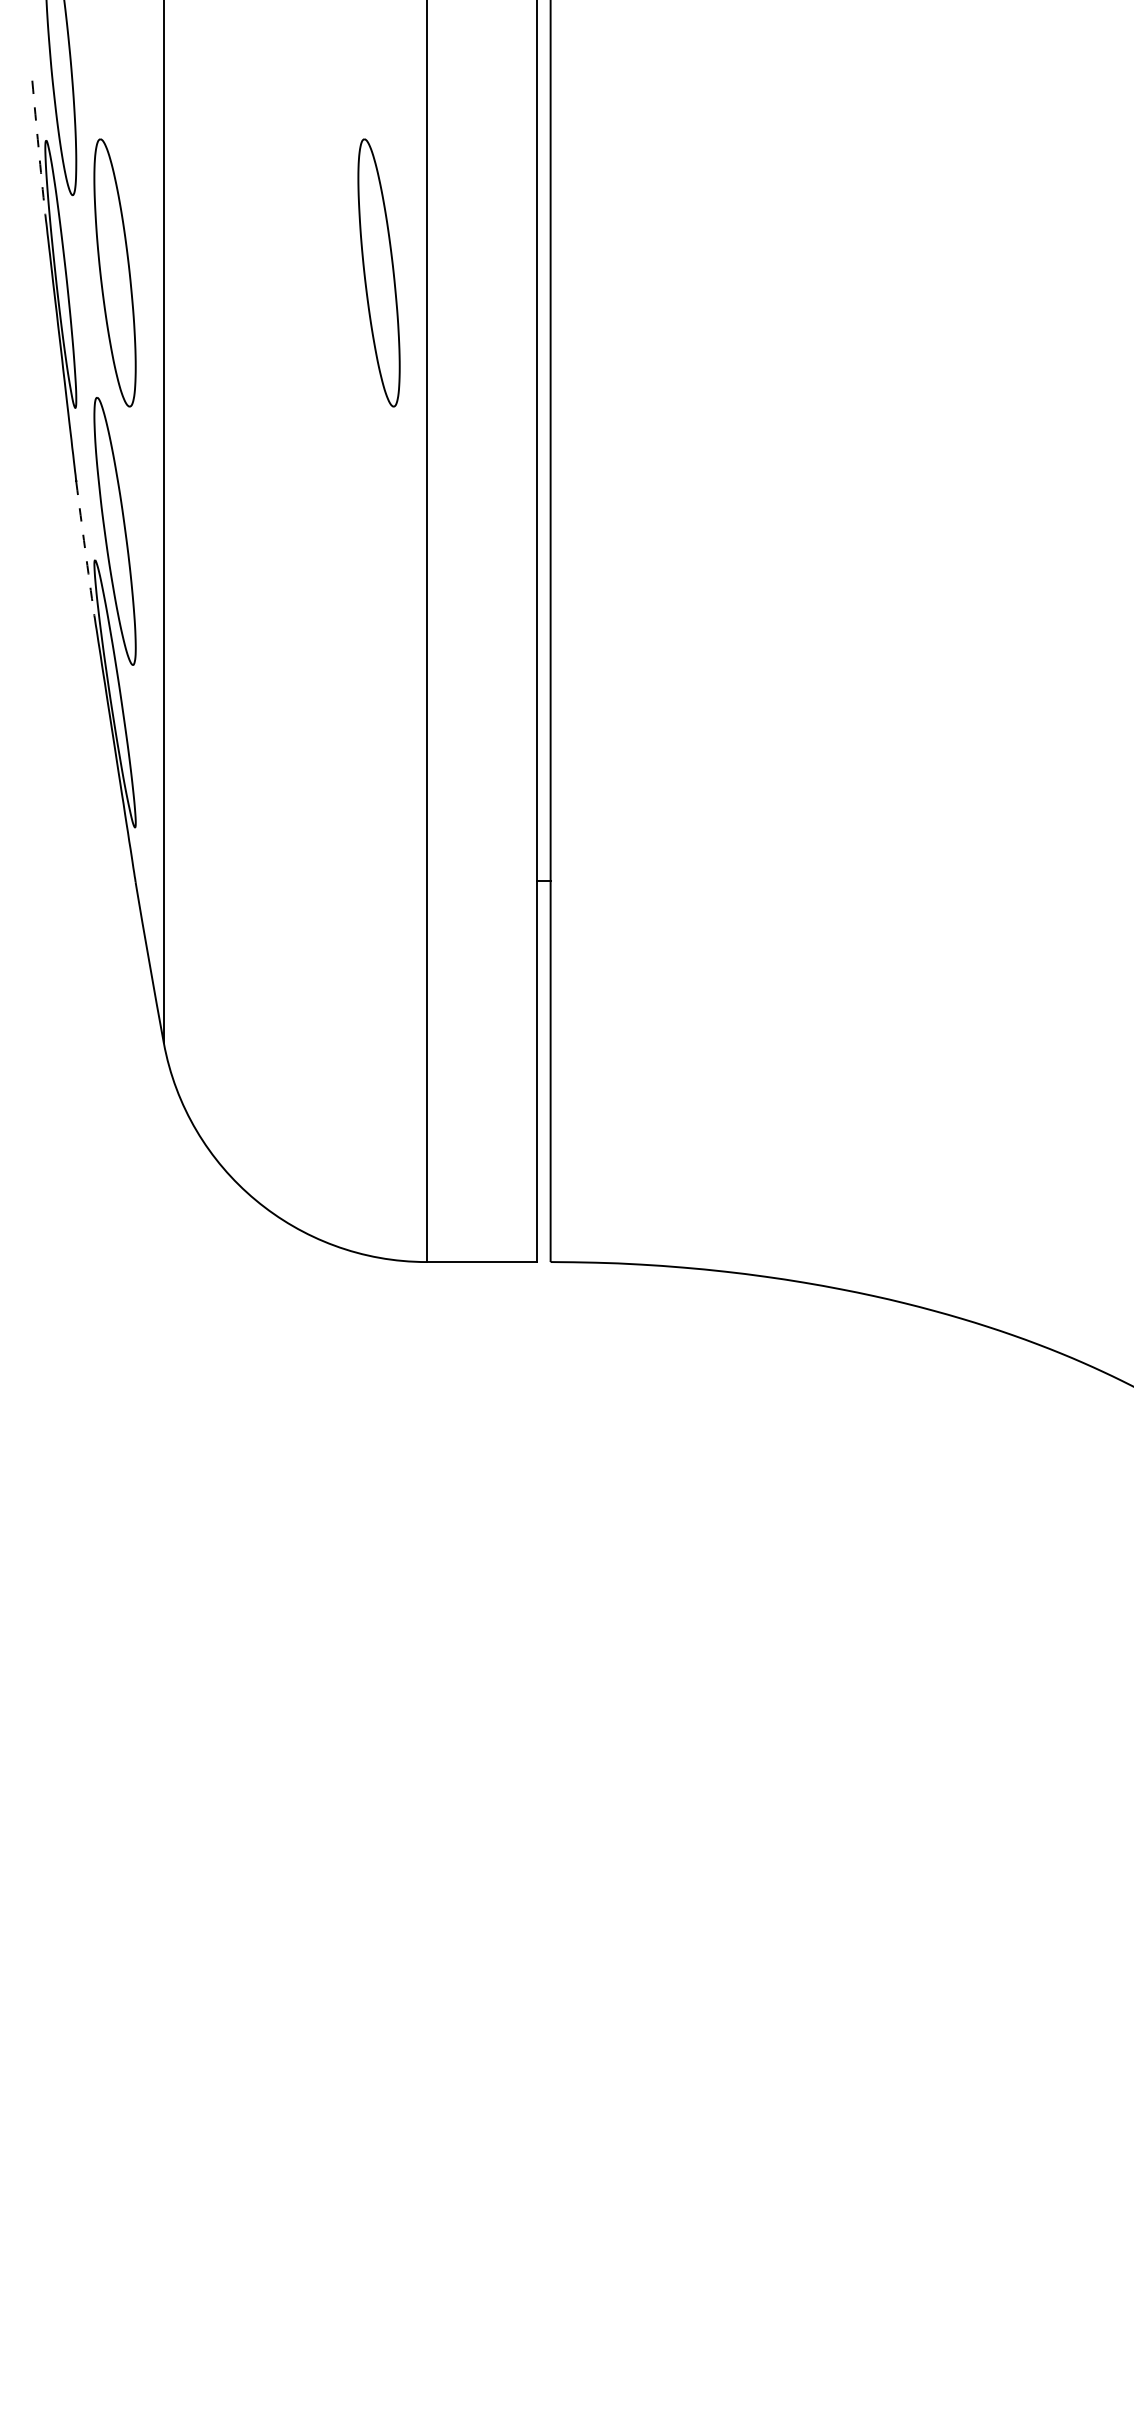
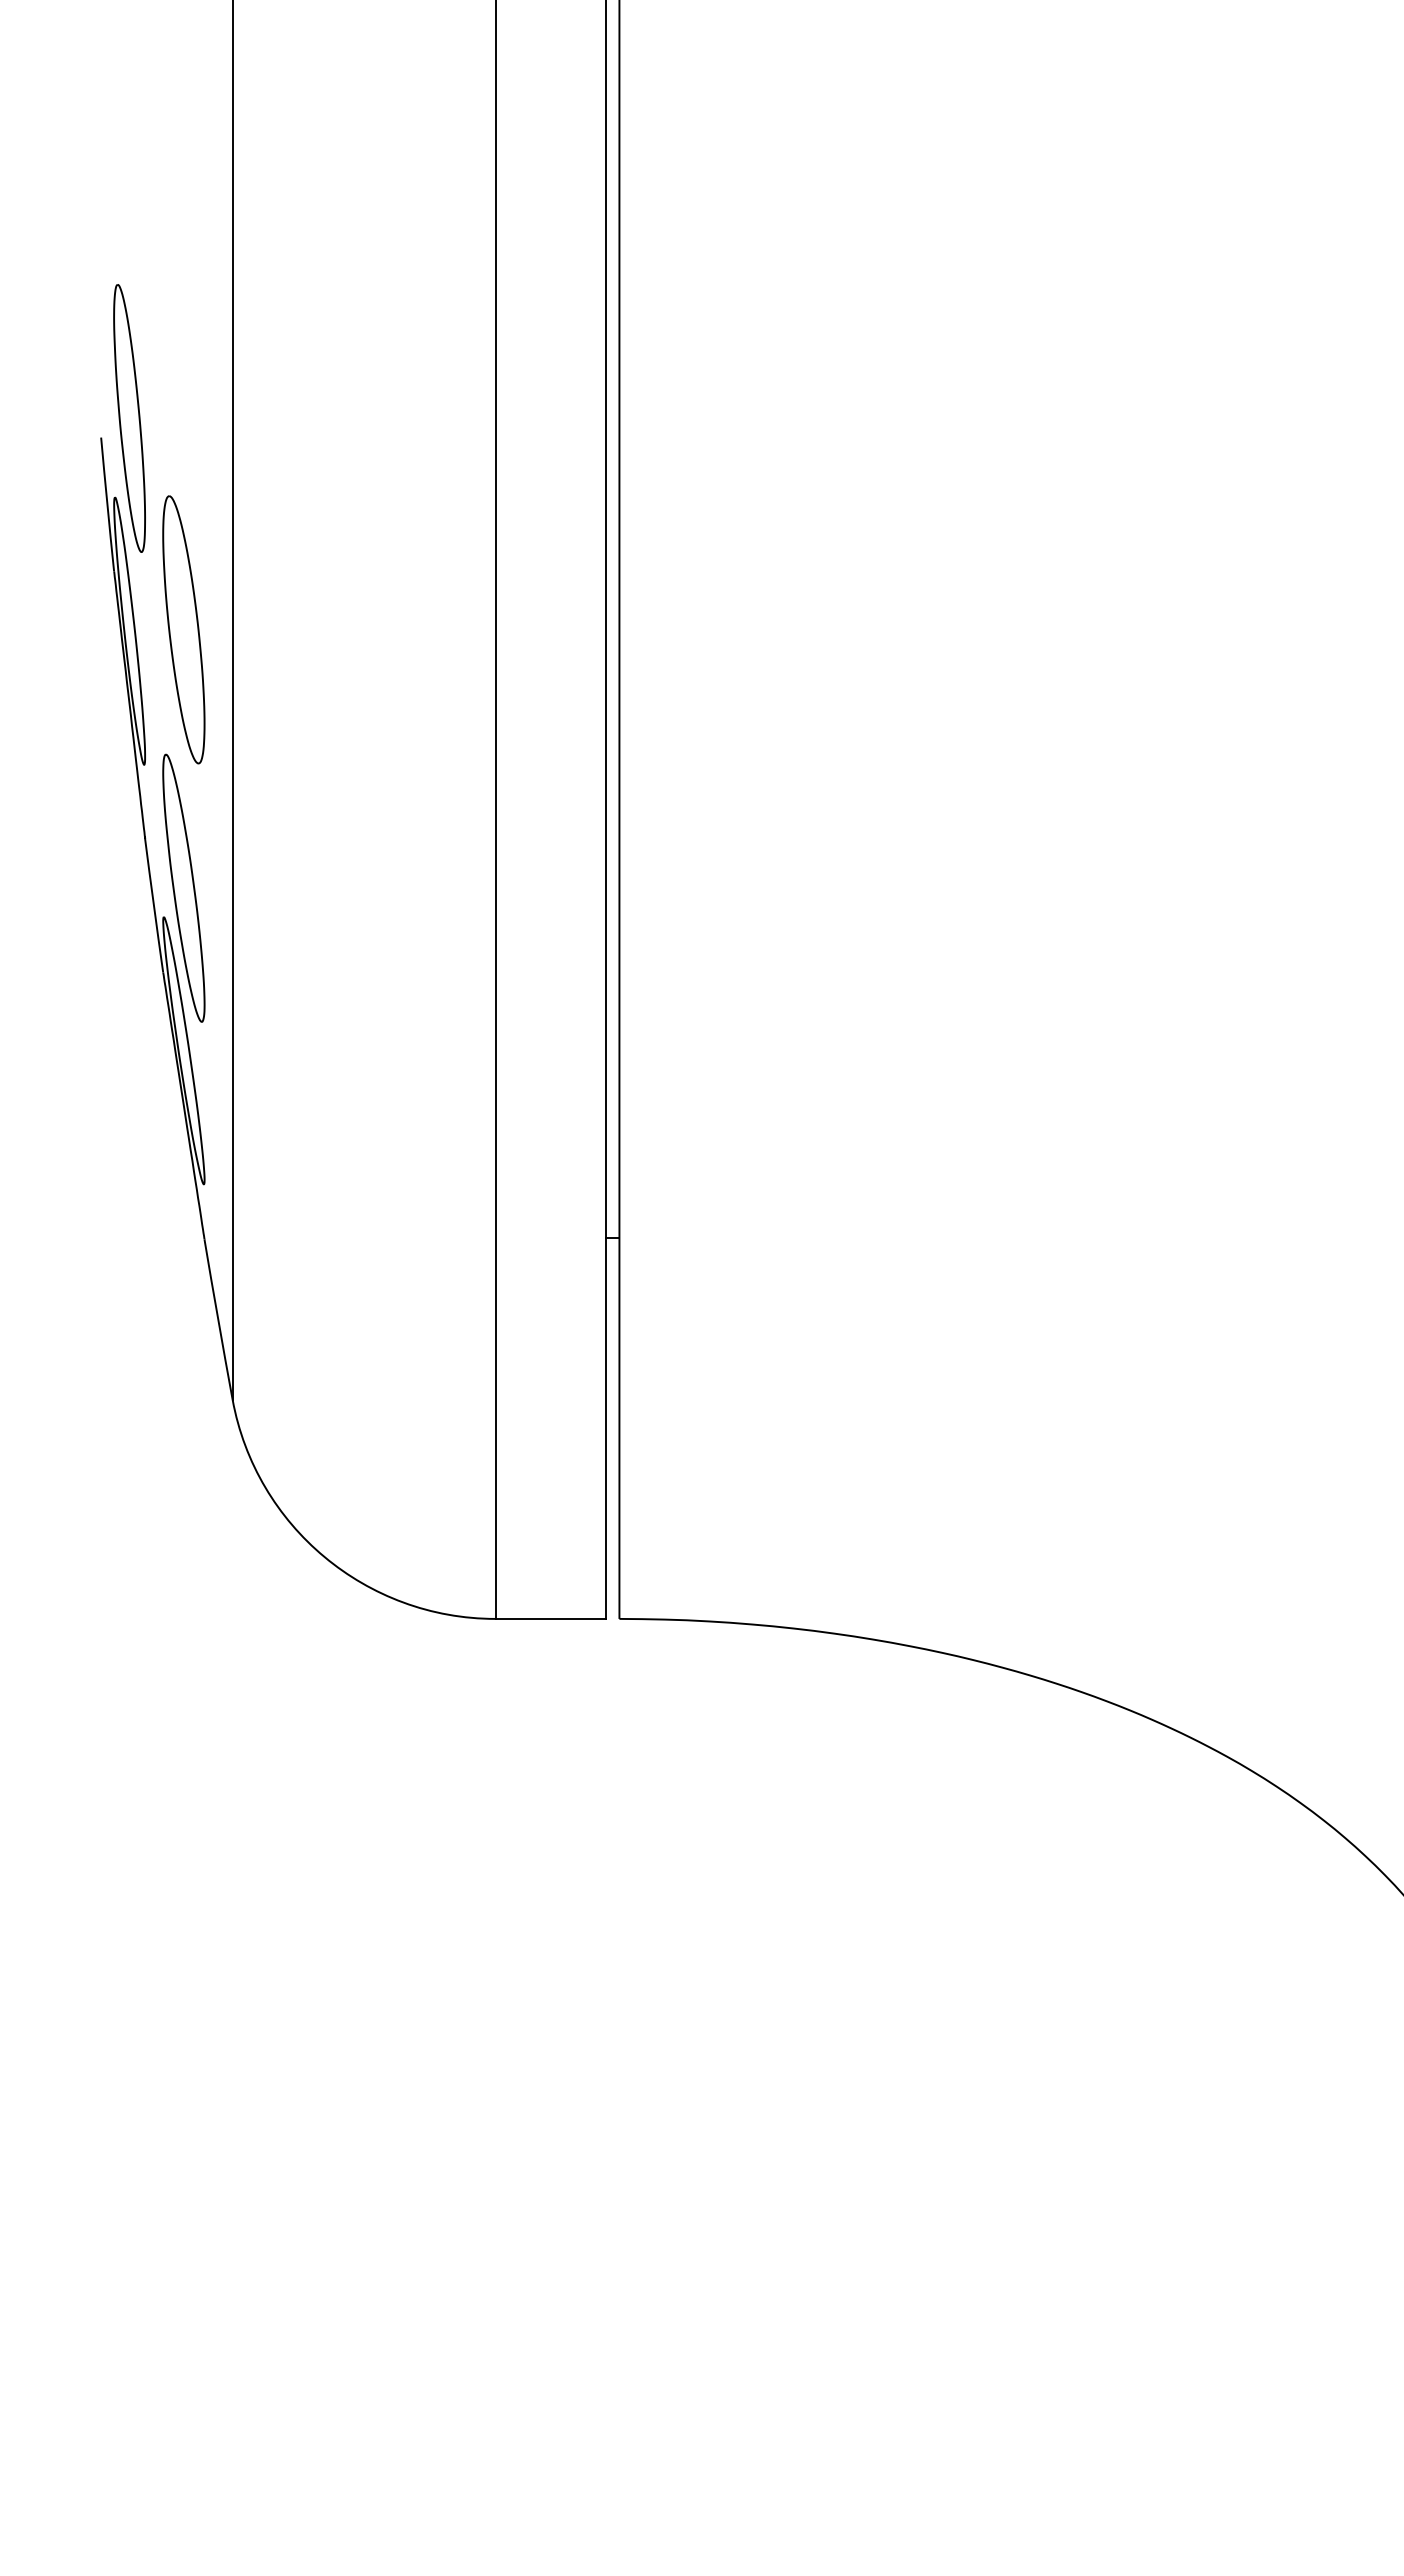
arc: (38, 147) -> (107, 504), dashed -> solid
part: (378, 272) -> (447, 629), removed
arc: (84, 548) -> (153, 905), dashed -> solid

